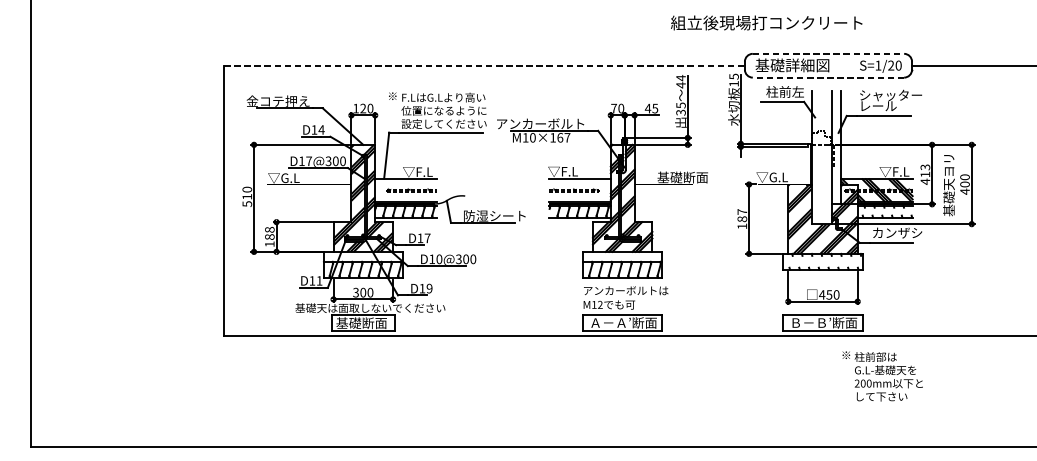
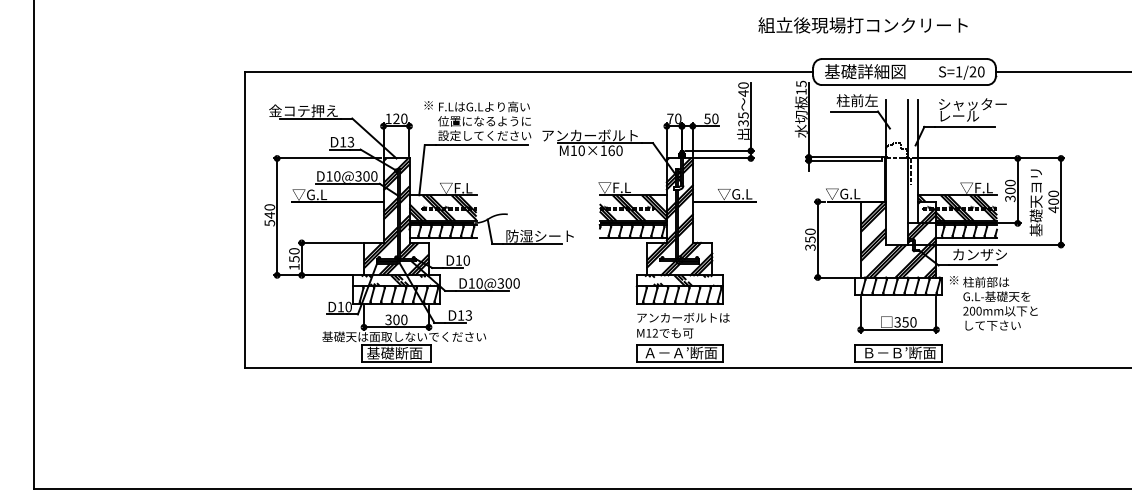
text: (766, 23) -> (862, 25), moved
line: (828, 54) -> (904, 59), dashed -> solid
line: (485, 66) -> (529, 72), dashed -> solid
text: (681, 78) -> (743, 85), 44 -> 40
line: (828, 78) -> (904, 85), dashed -> solid
text: (651, 108) -> (711, 118), 45 -> 50
text: (321, 129) -> (350, 141), D14 -> D13
text: (567, 137) -> (619, 150), M10×167 -> M10×160
text: (309, 161) -> (337, 176), D17@300 -> D10@300
text: (925, 174) -> (1010, 190), 413 -> 300
text: (682, 176) -> (745, 193), 基礎断面 -> ▽G.L
hatch: (405, 190) -> (442, 208), added
hatch: (579, 190) -> (632, 208), added
text: (247, 196) -> (269, 214), 510 -> 540
hatch: (887, 210) -> (969, 230), added
text: (742, 219) -> (810, 239), 187 -> 350
text: (269, 233) -> (294, 255), 188 -> 150
text: (427, 238) -> (466, 260), D17 -> D10
hatch: (366, 256) -> (399, 280), added
hatch: (626, 256) -> (683, 280), added
hatch: (822, 261) -> (897, 285), added
text: (319, 280) -> (348, 306), D11 -> D10
text: (429, 288) -> (468, 315), D19 -> D13
text: (822, 295) -> (897, 322), 450 -> 350
text: (882, 376) -> (993, 303), moved

